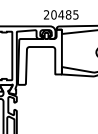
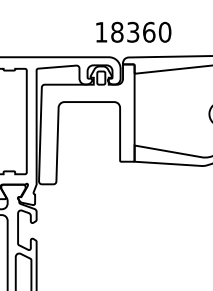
text: (61, 14) -> (133, 31), 20485 -> 18360

